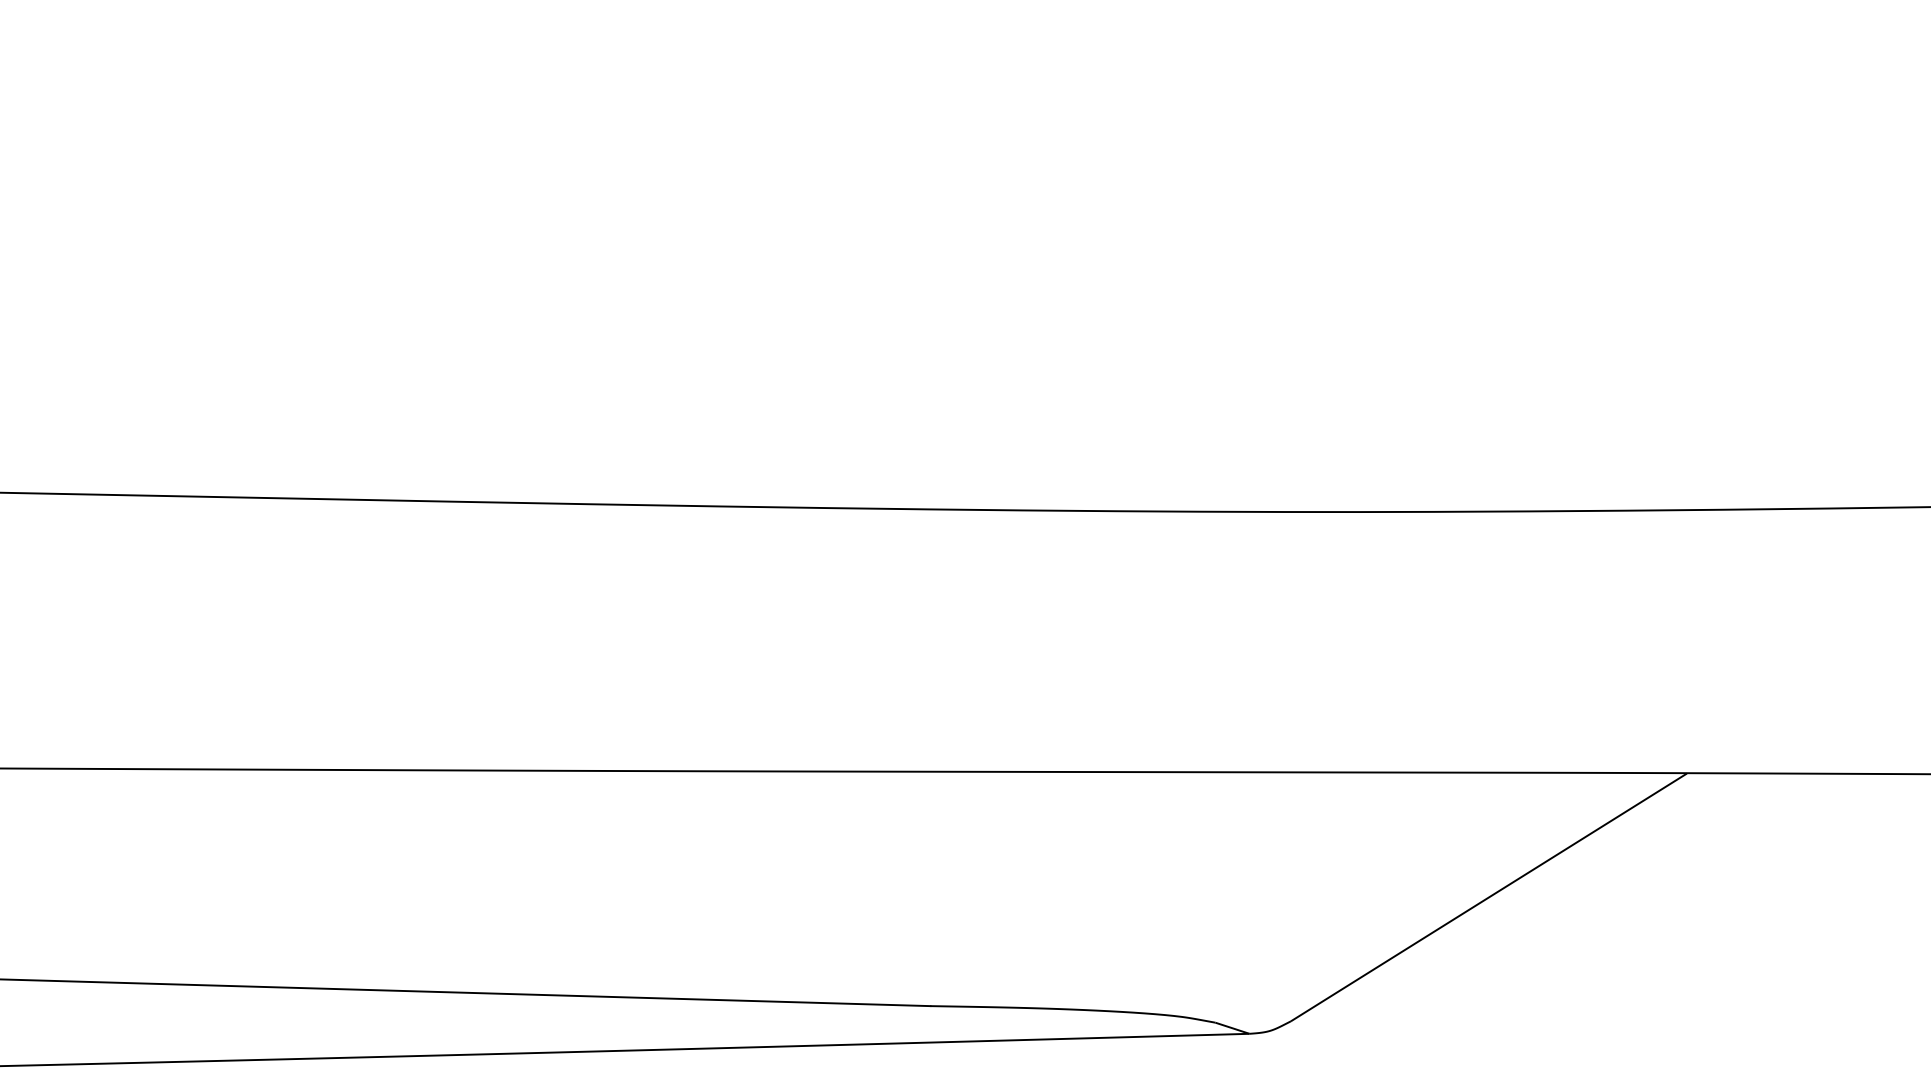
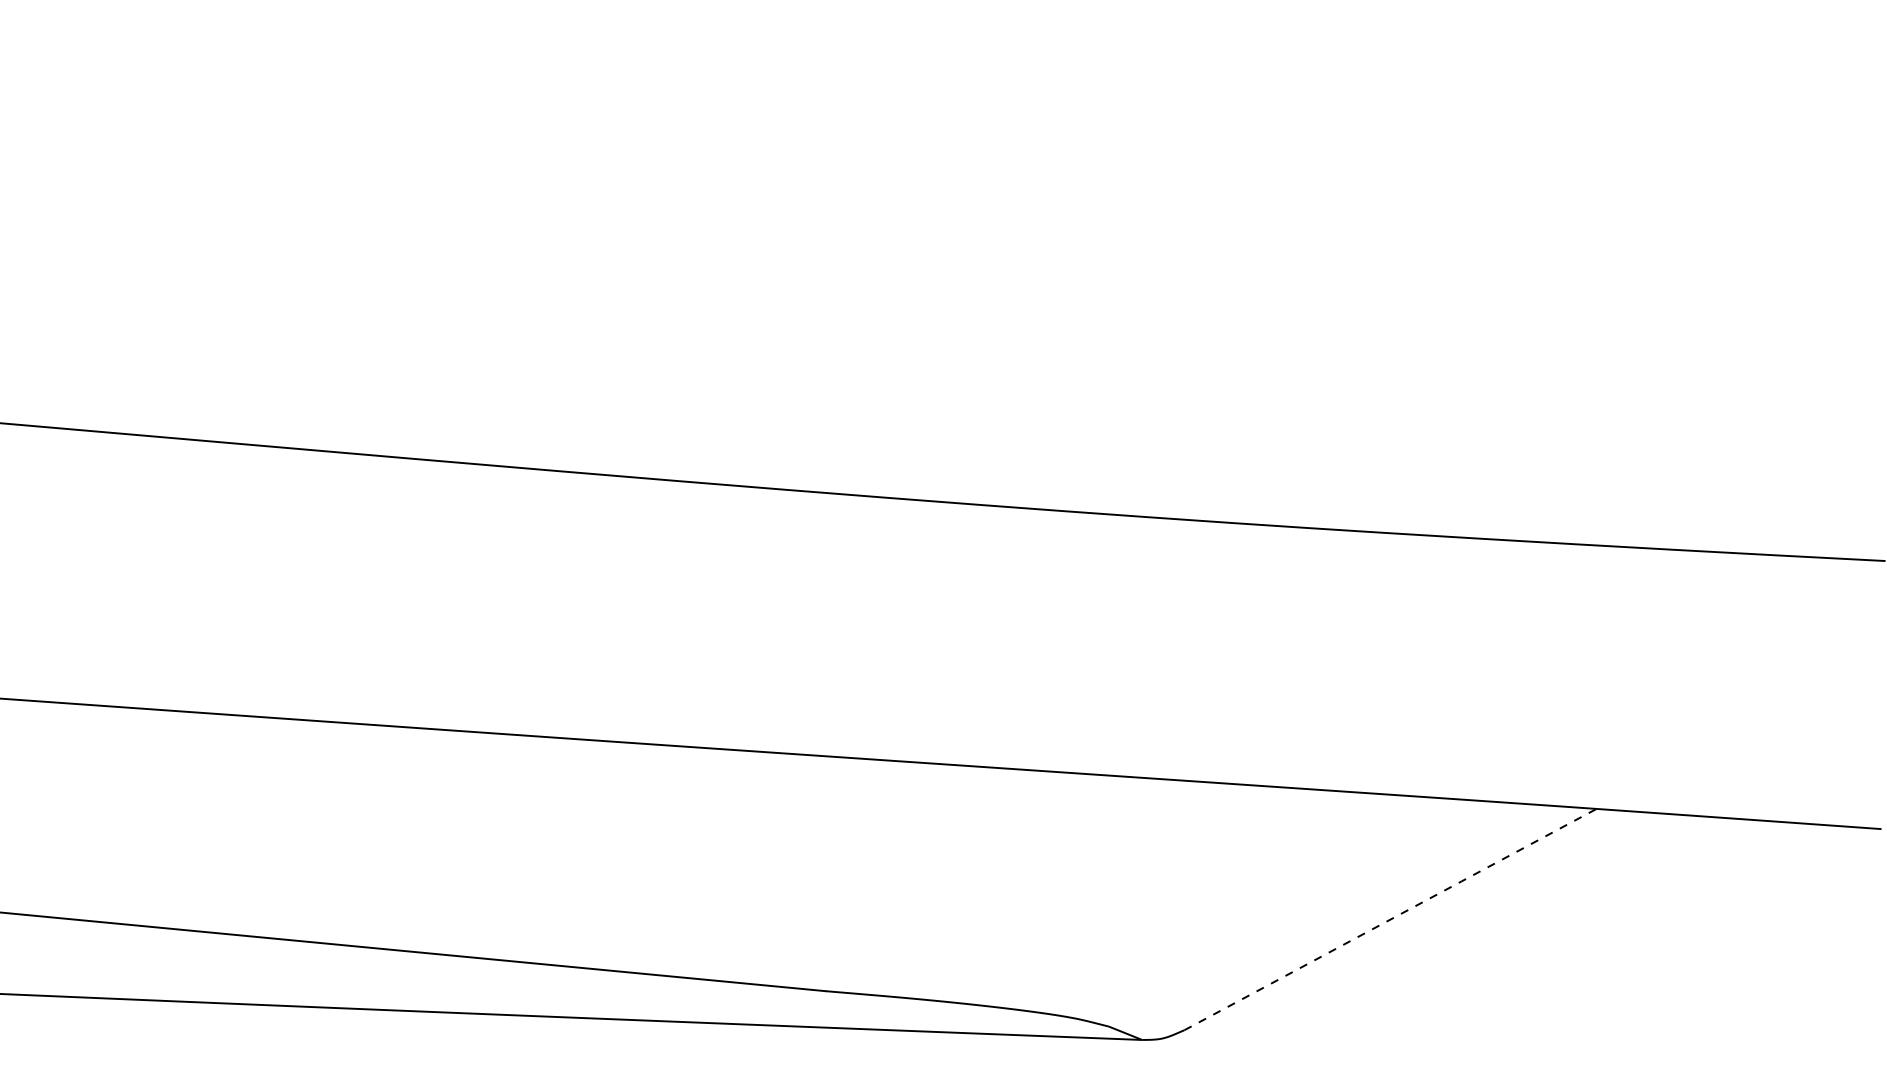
line: (1490, 896) -> (1391, 918), solid -> dashed

